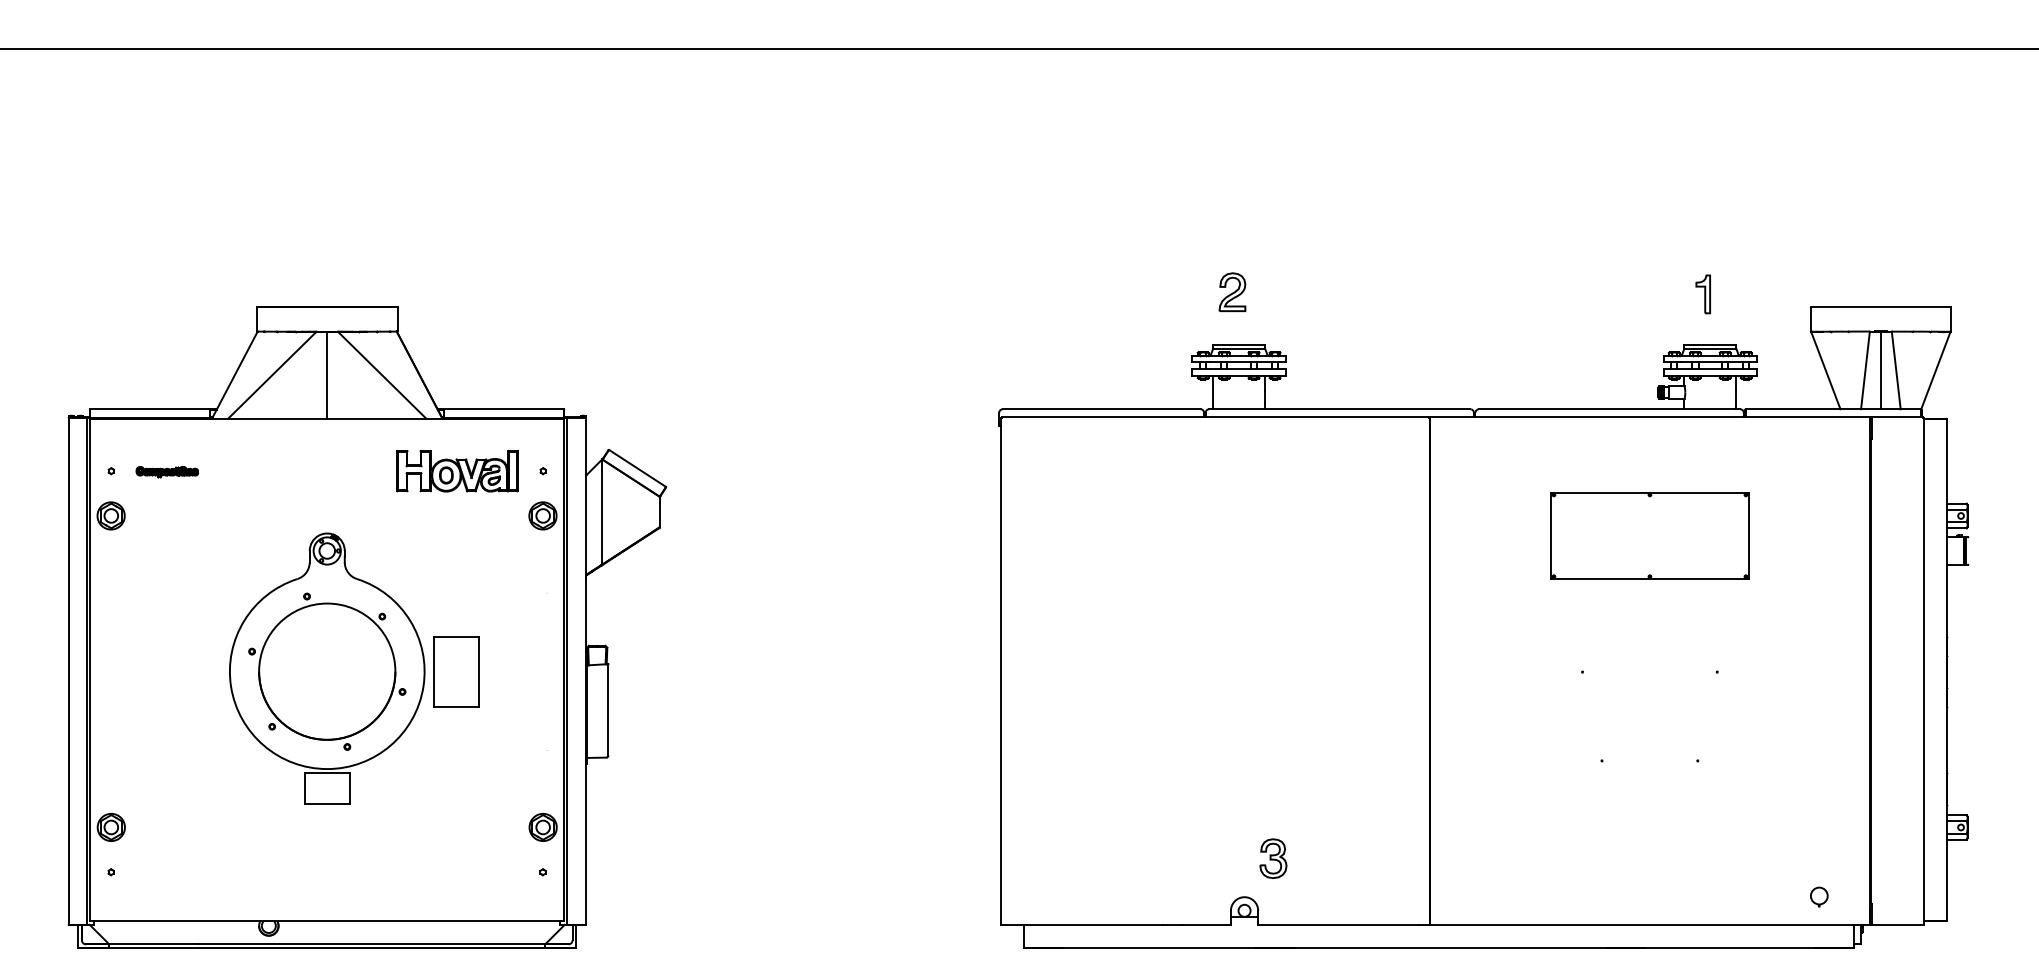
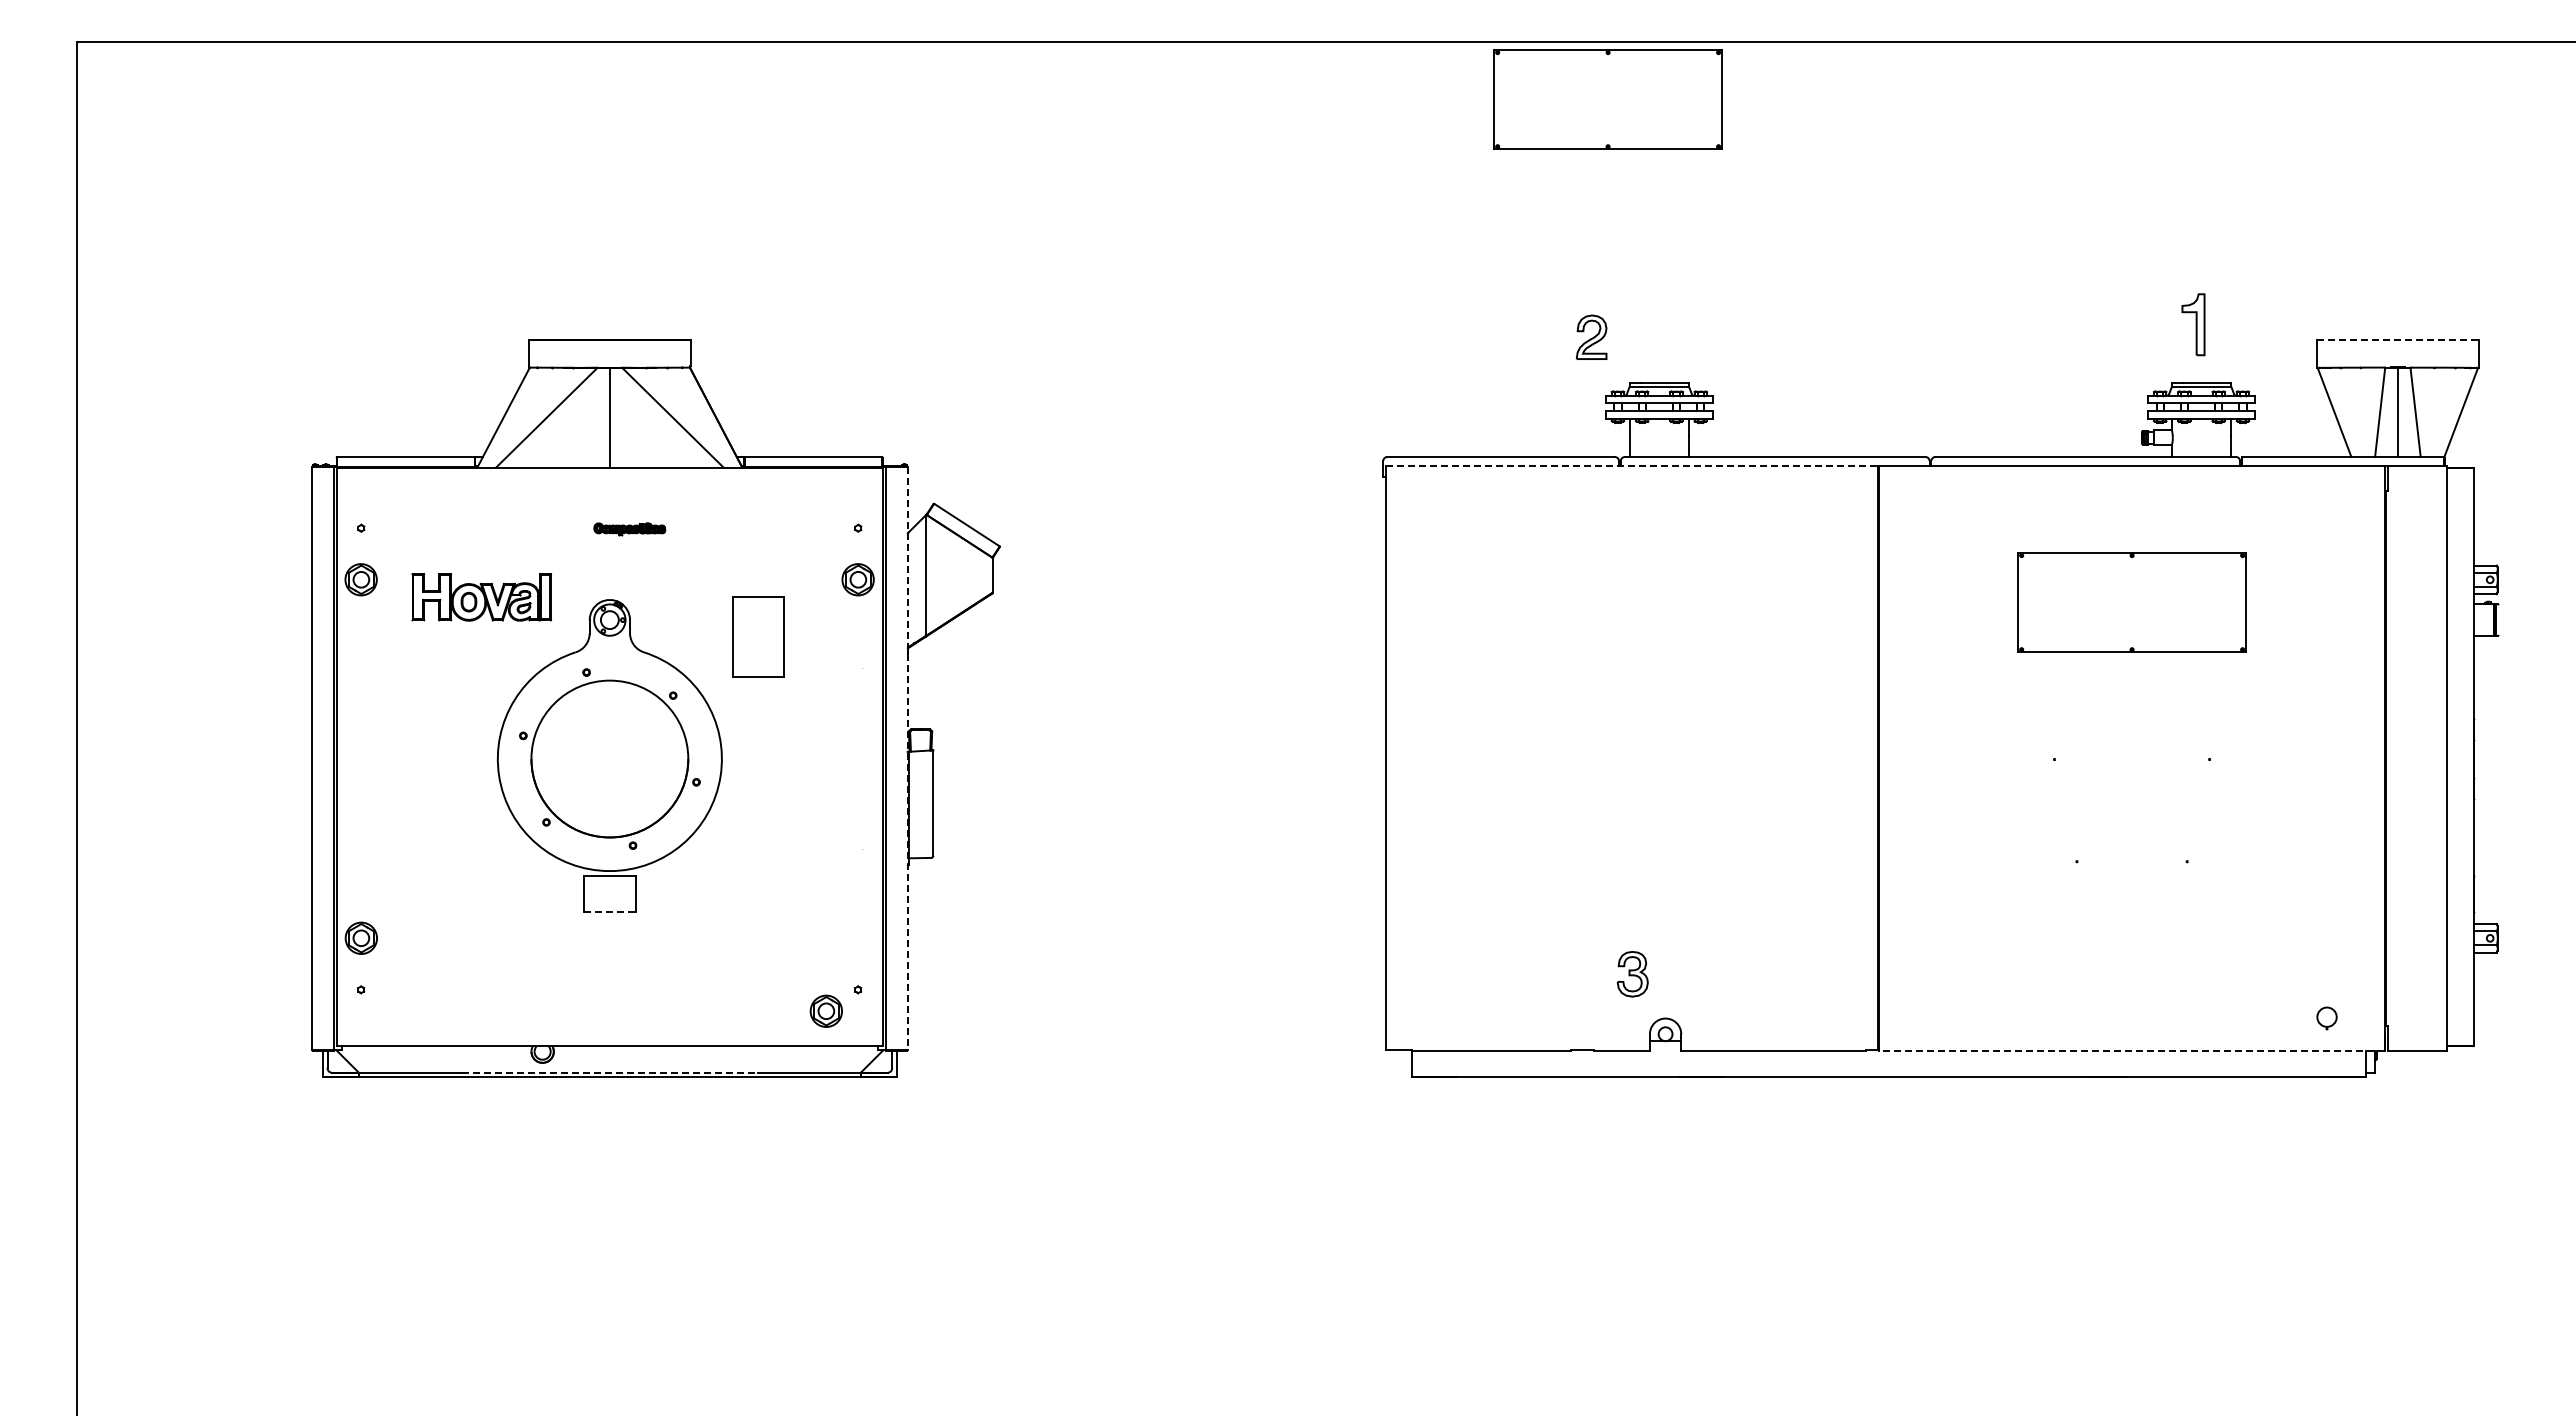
part: (1194, 98) -> (1607, 99), added
part: (1232, 291) -> (1591, 336), moved
part: (1703, 294) -> (2193, 324), size x1.4
line: (1880, 307) -> (2397, 339), solid -> dashed
line: (1215, 417) -> (1632, 466), solid -> dashed
part: (457, 471) -> (481, 597), moved
part: (167, 472) -> (629, 529), moved
part: (456, 671) -> (758, 636), moved
line: (585, 672) -> (907, 759), solid -> dashed
line: (326, 804) -> (609, 911), solid -> dashed
part: (542, 826) -> (825, 1010), moved
part: (1273, 858) -> (1632, 974), moved
line: (1650, 924) -> (2132, 1050), solid -> dashed
line: (326, 944) -> (609, 1072), solid -> dashed

